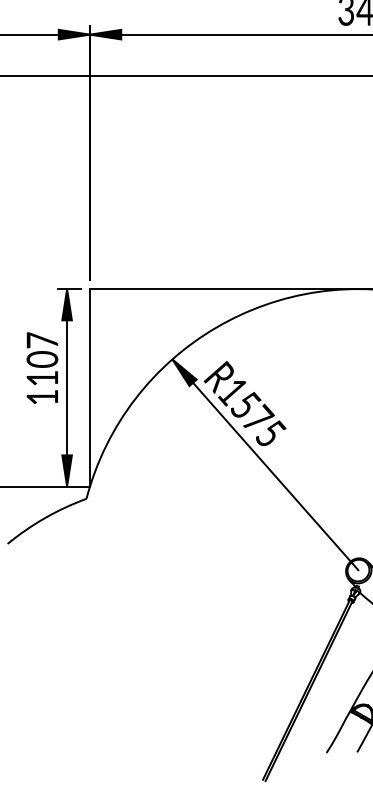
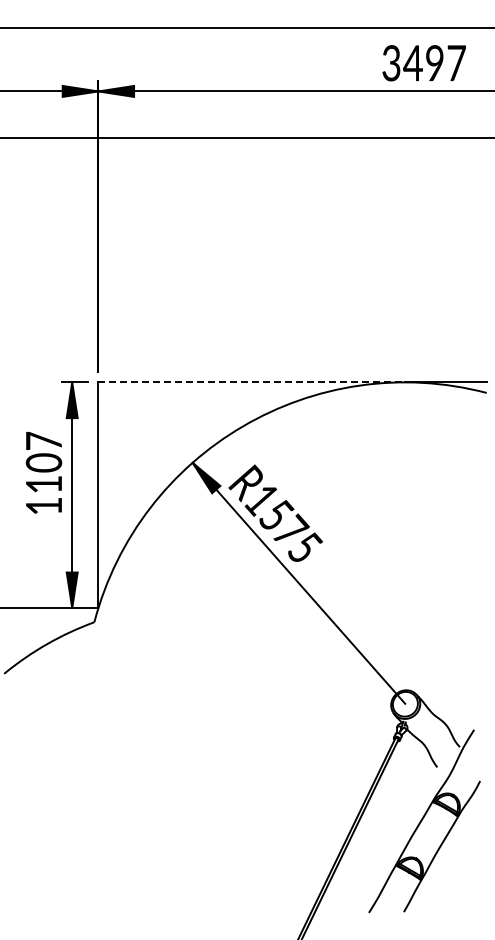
line: (224, 289) -> (252, 382), solid -> dashed

